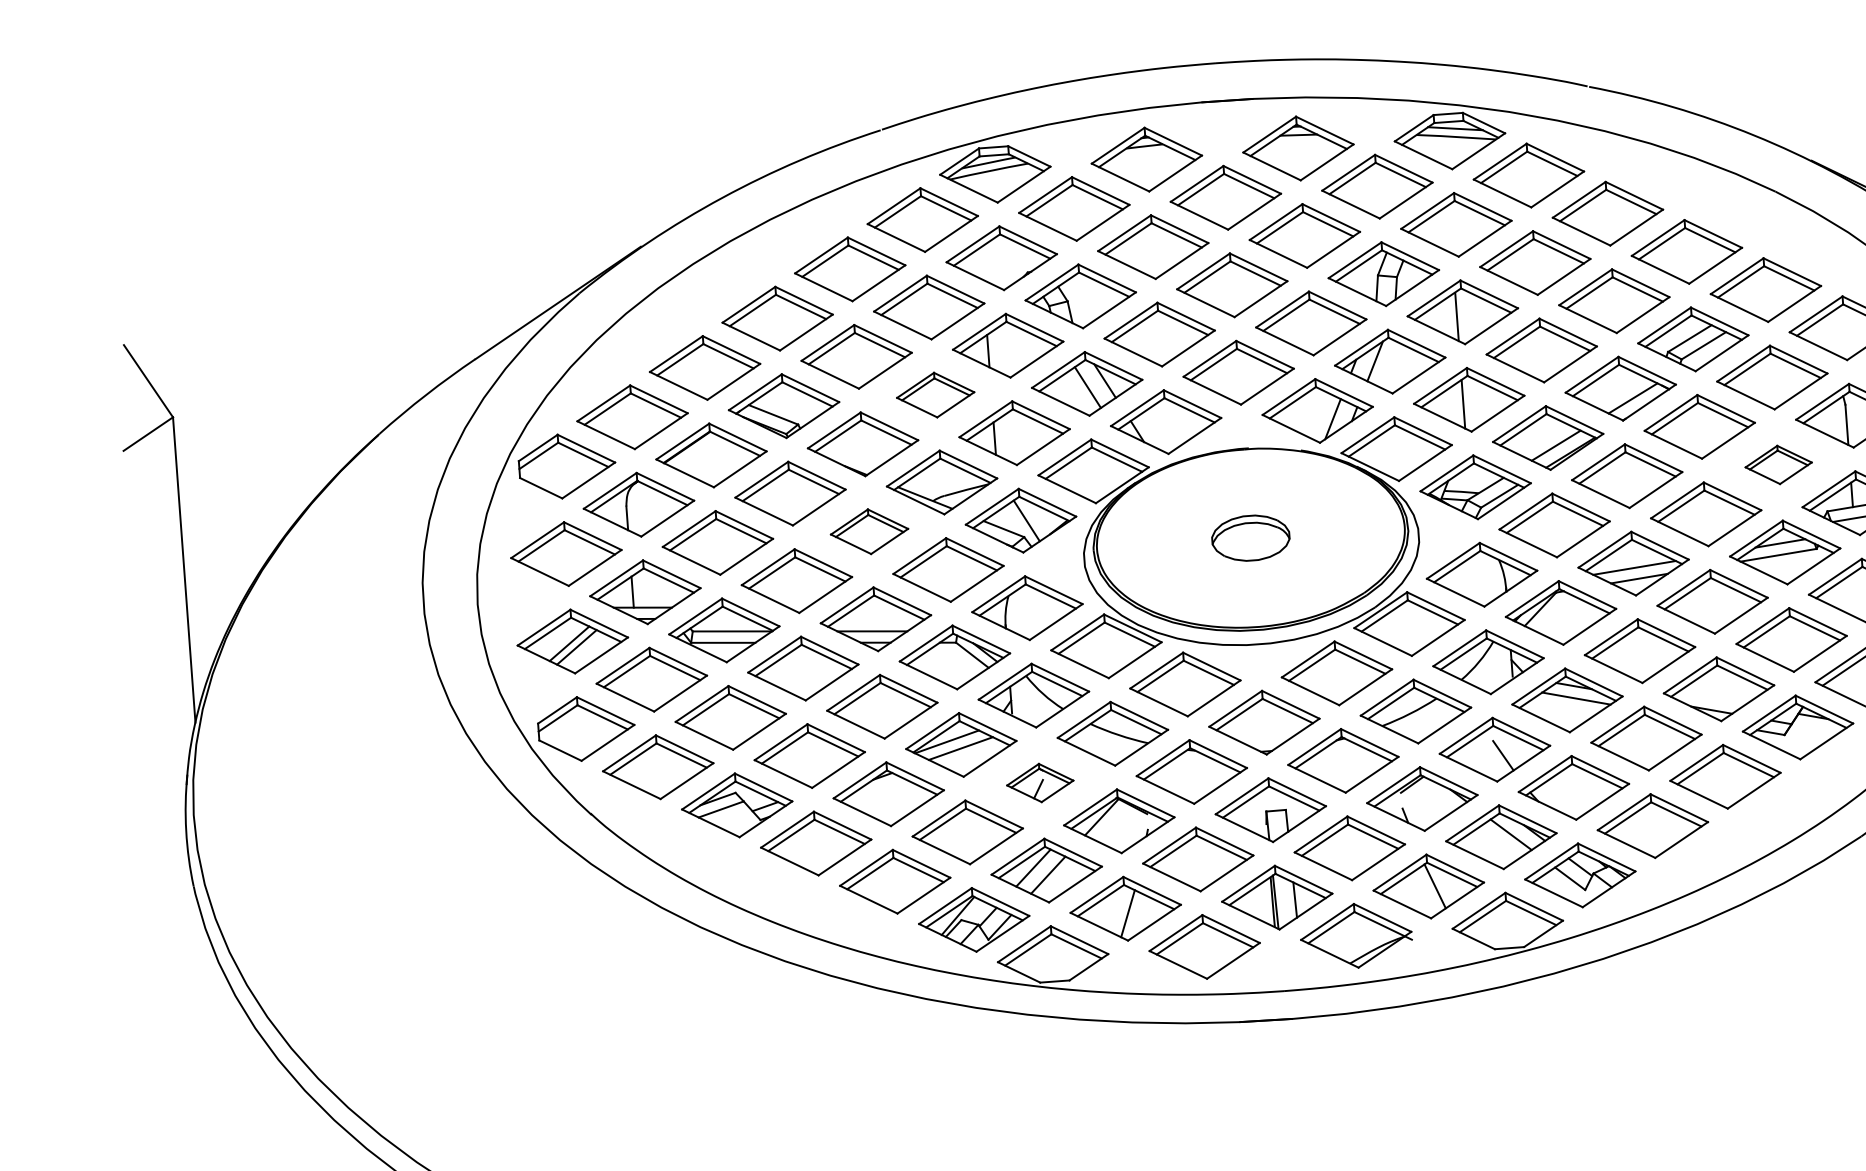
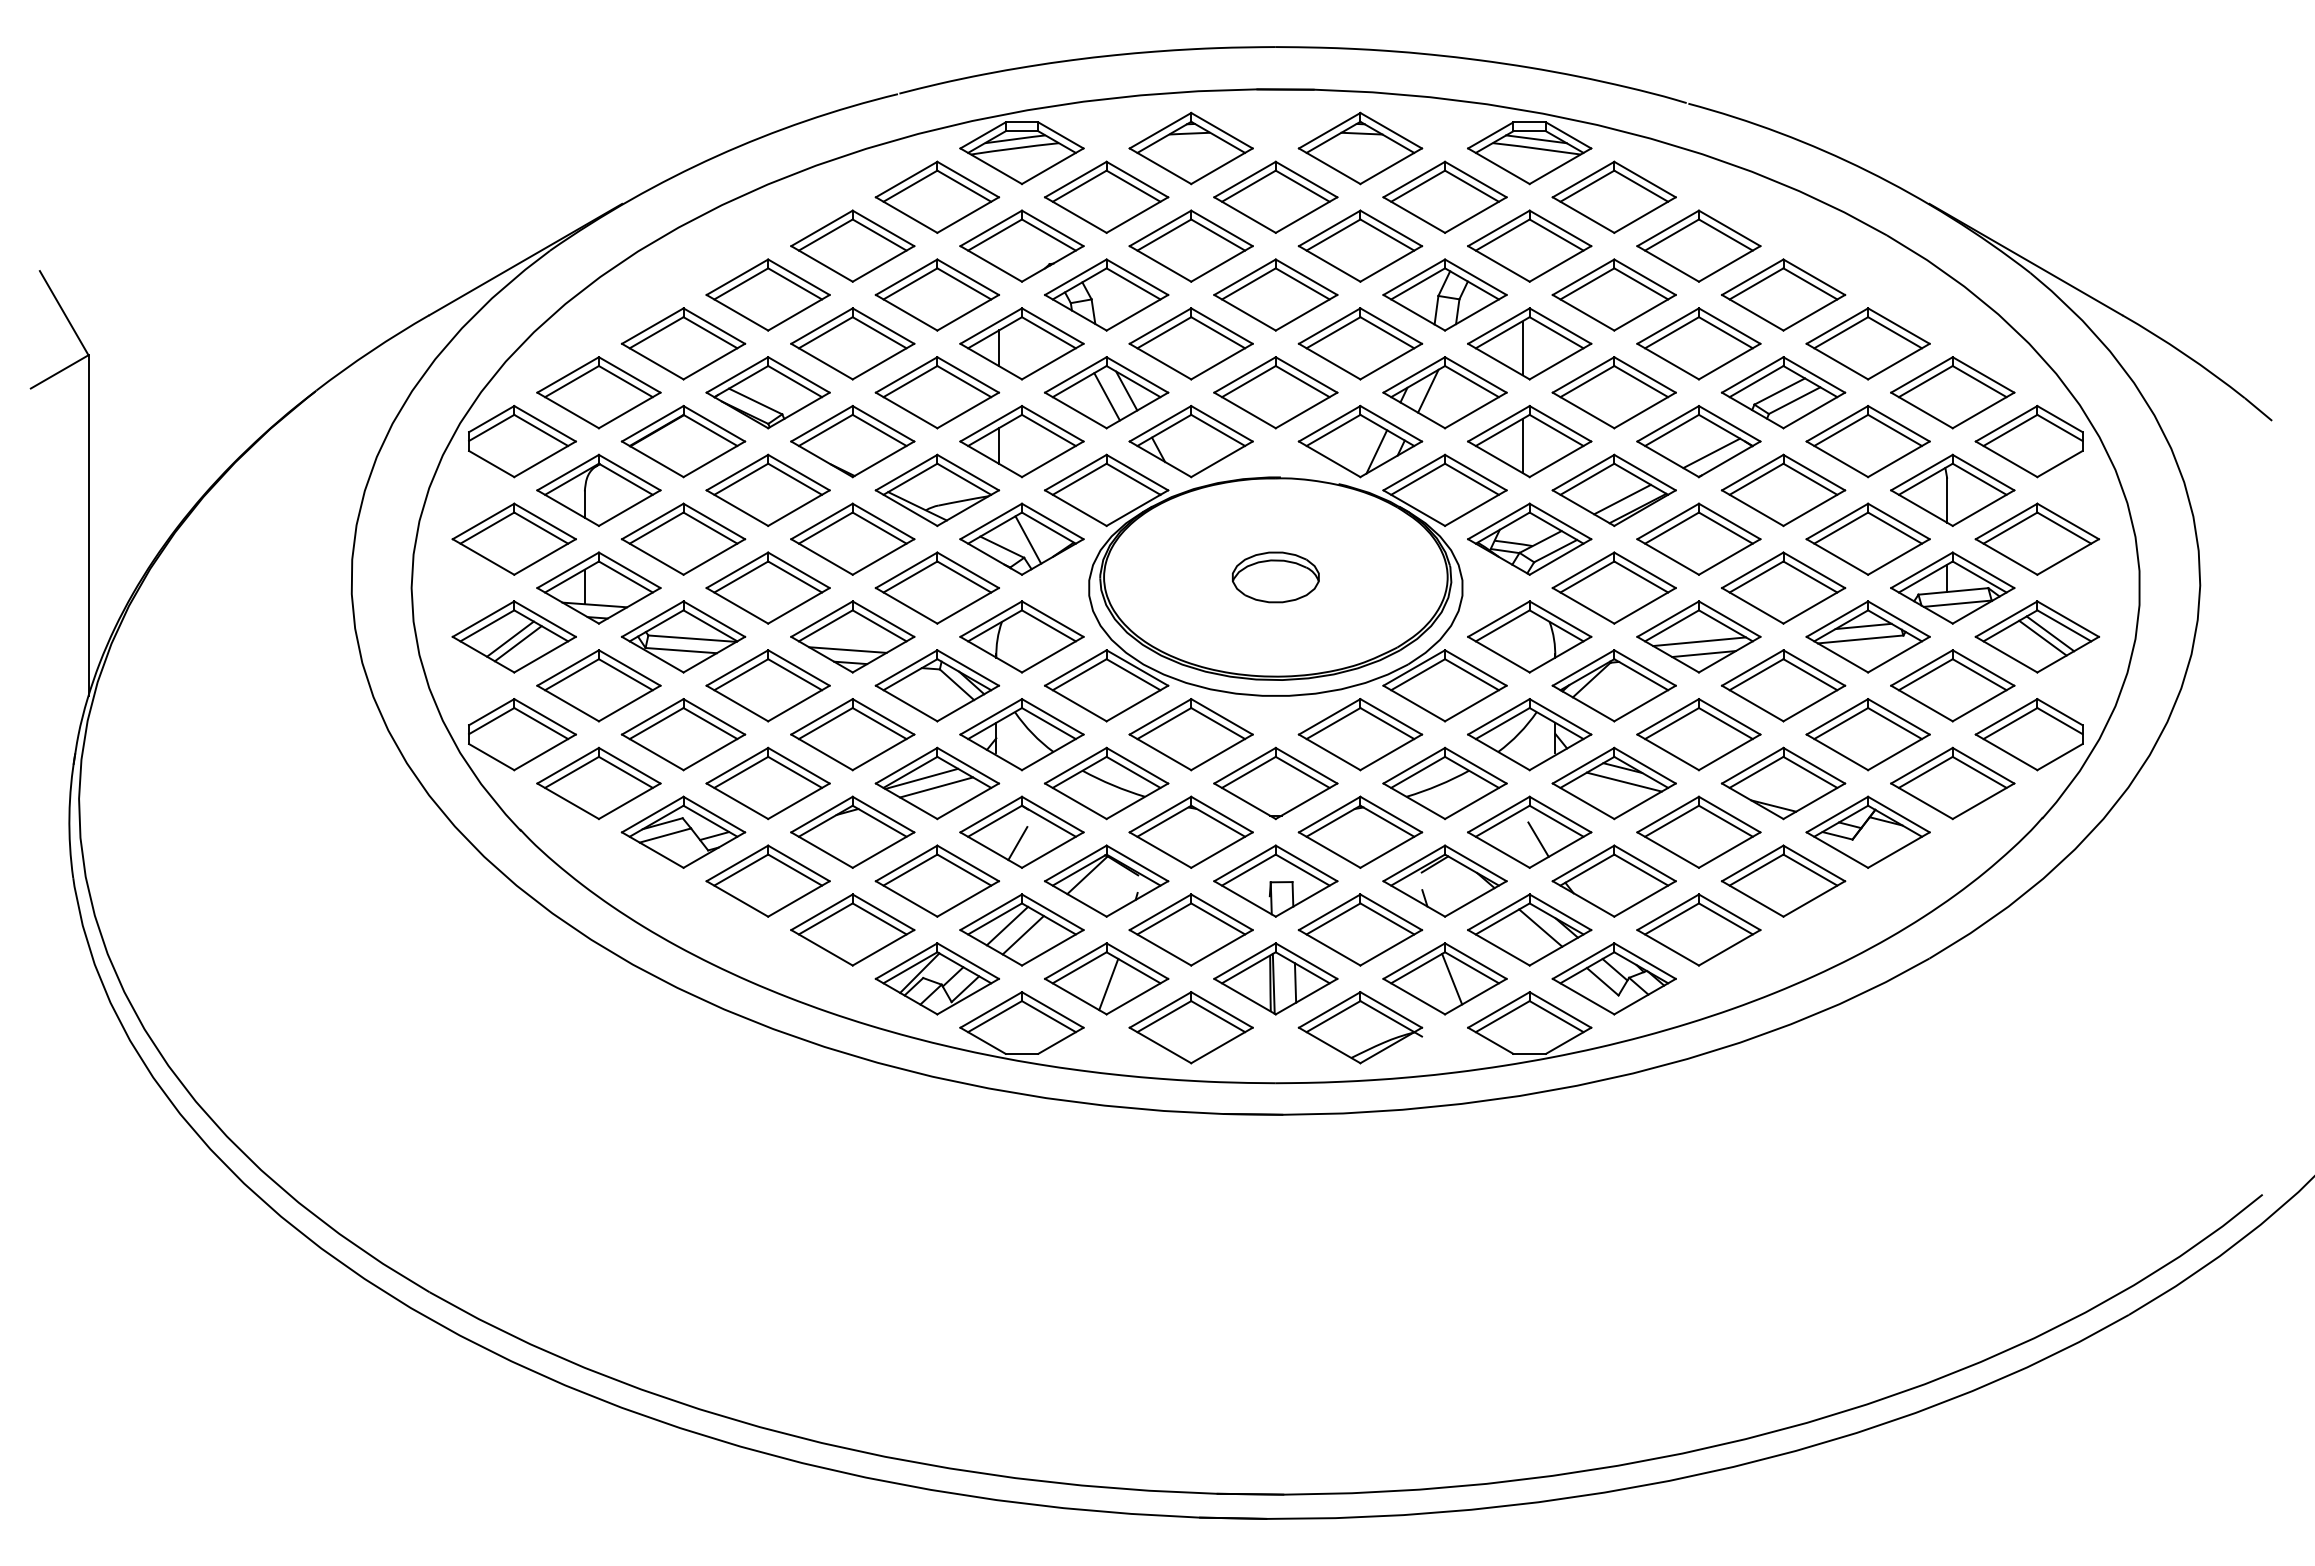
part: (935, 394) -> (937, 392), size x1.43
part: (1778, 464) -> (1867, 538), size x1.67
part: (869, 531) -> (852, 538), size x1.43
part: (1039, 782) -> (1021, 831), size x1.67

